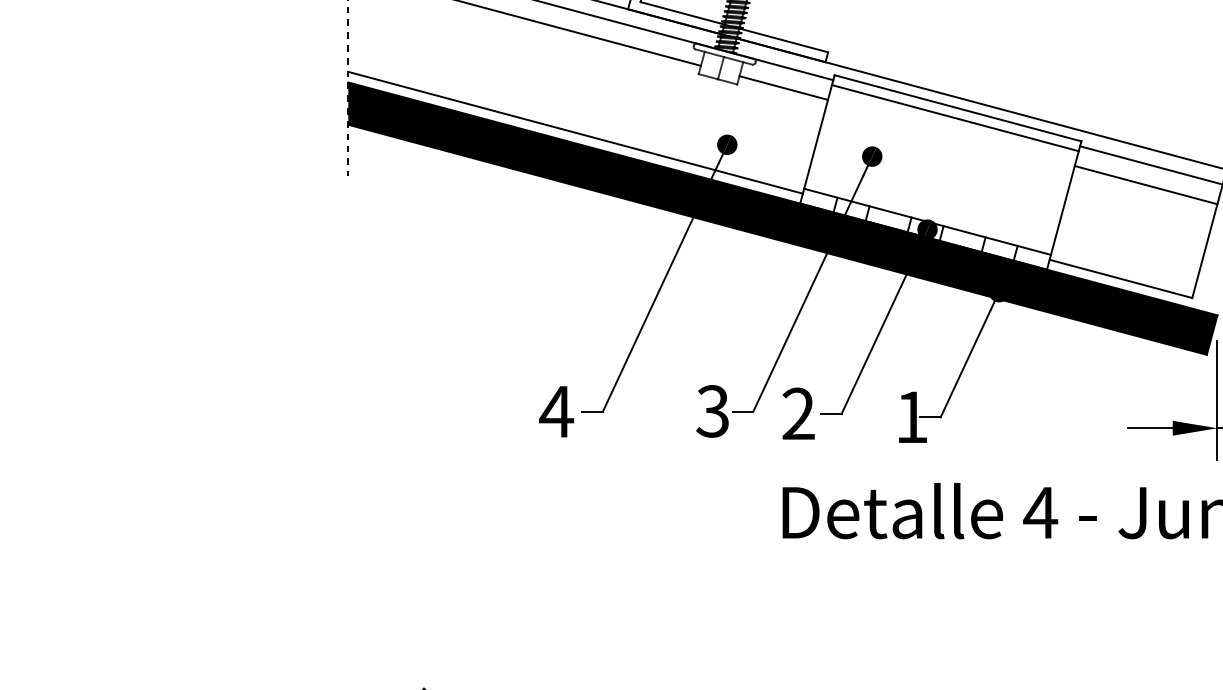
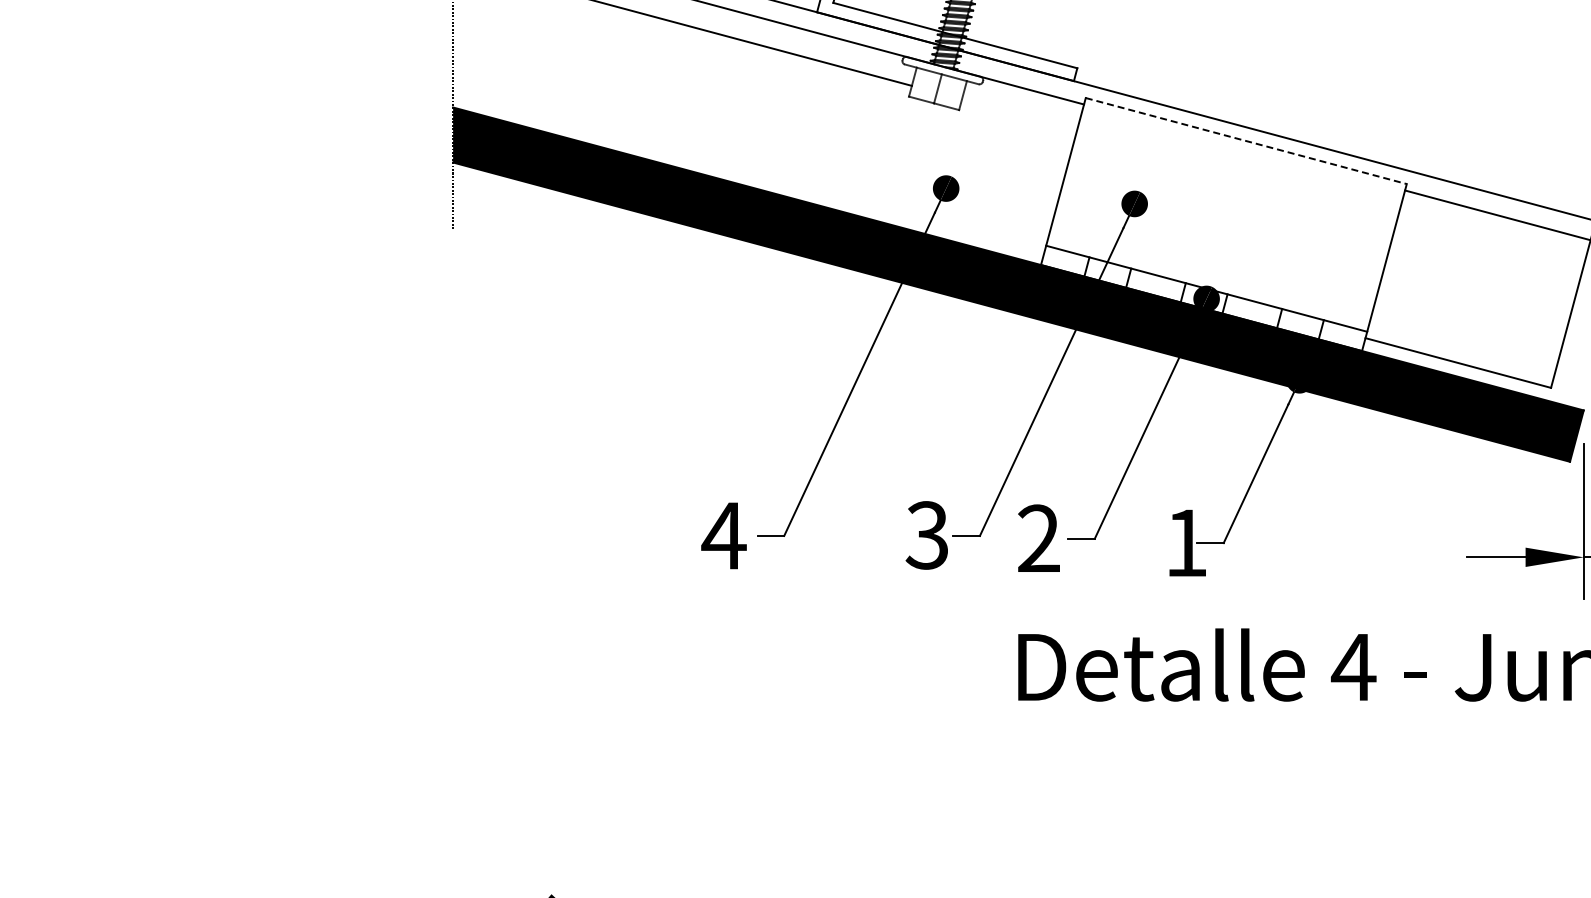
line: (783, 87) -> (1019, 114), removed
line: (958, 108) -> (1246, 141), solid -> dashed
line: (955, 117) -> (1242, 153), removed
line: (575, 132) -> (748, 172), removed
line: (1145, 184) -> (1490, 240), removed

